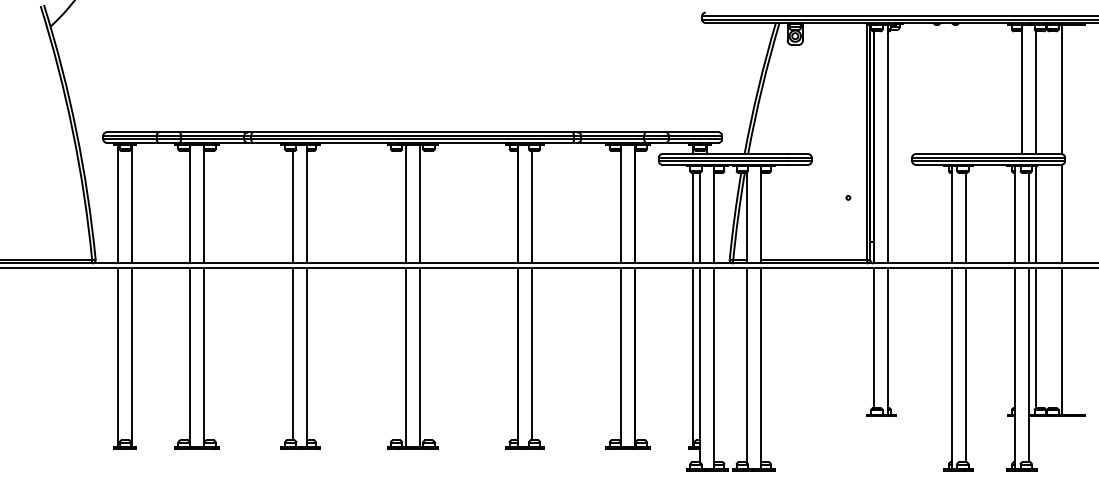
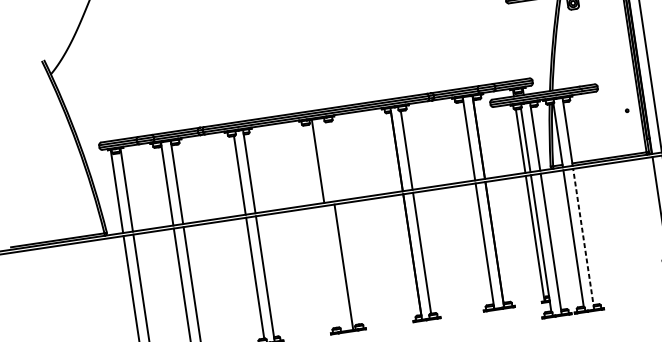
line: (419, 203) -> (327, 159), removed
line: (405, 357) -> (333, 268), removed
line: (760, 368) -> (583, 239), solid -> dashed

